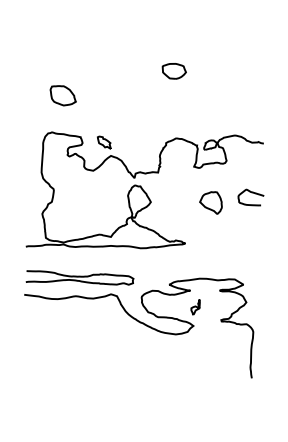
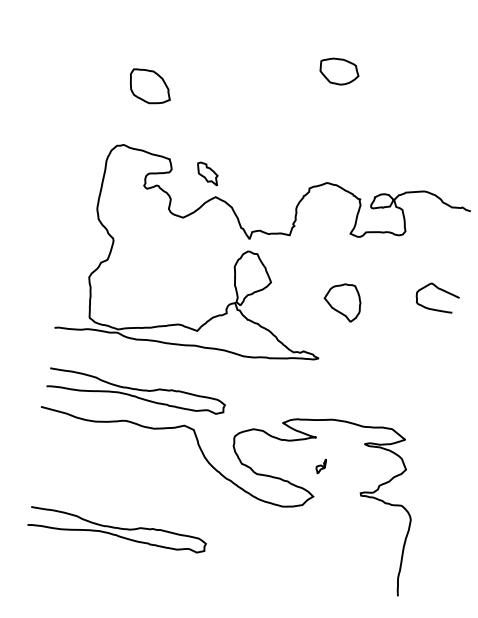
part: (210, 202) -> (341, 301), moved
part: (195, 307) -> (320, 466), size x0.6
curve: (79, 361) -> (117, 529), added

